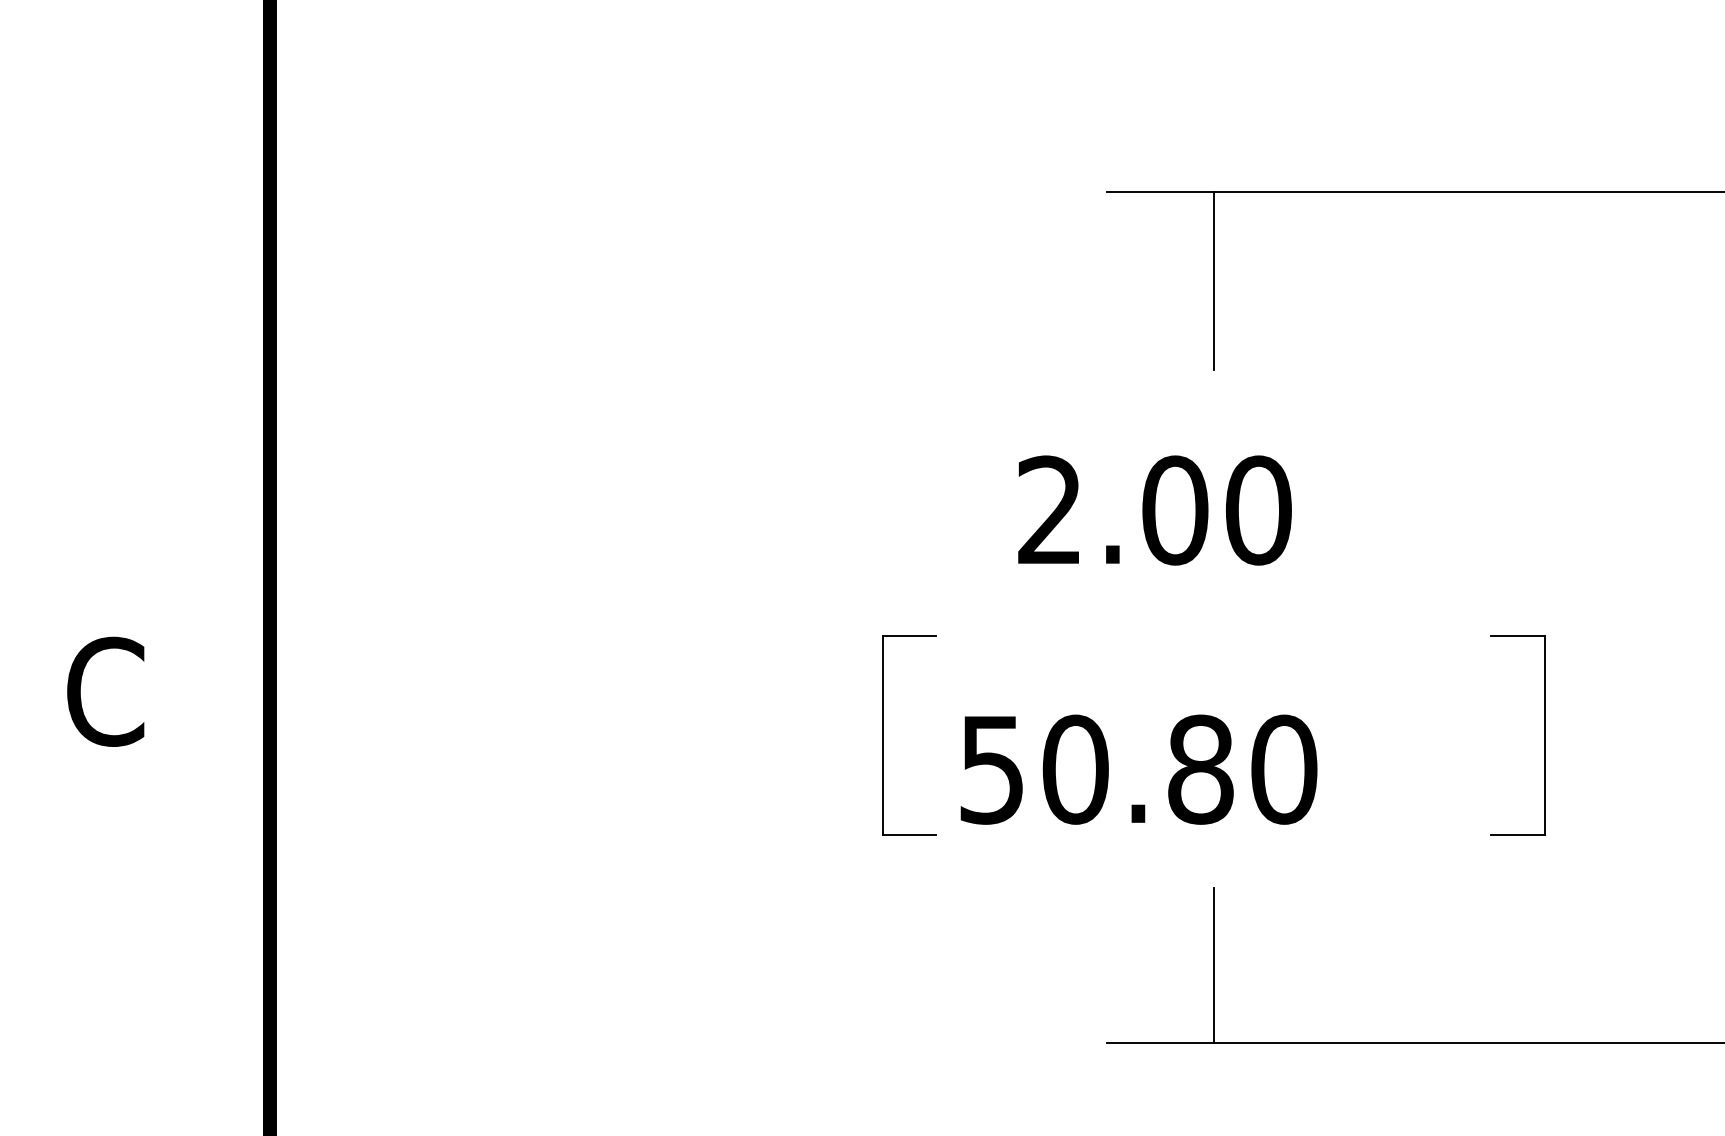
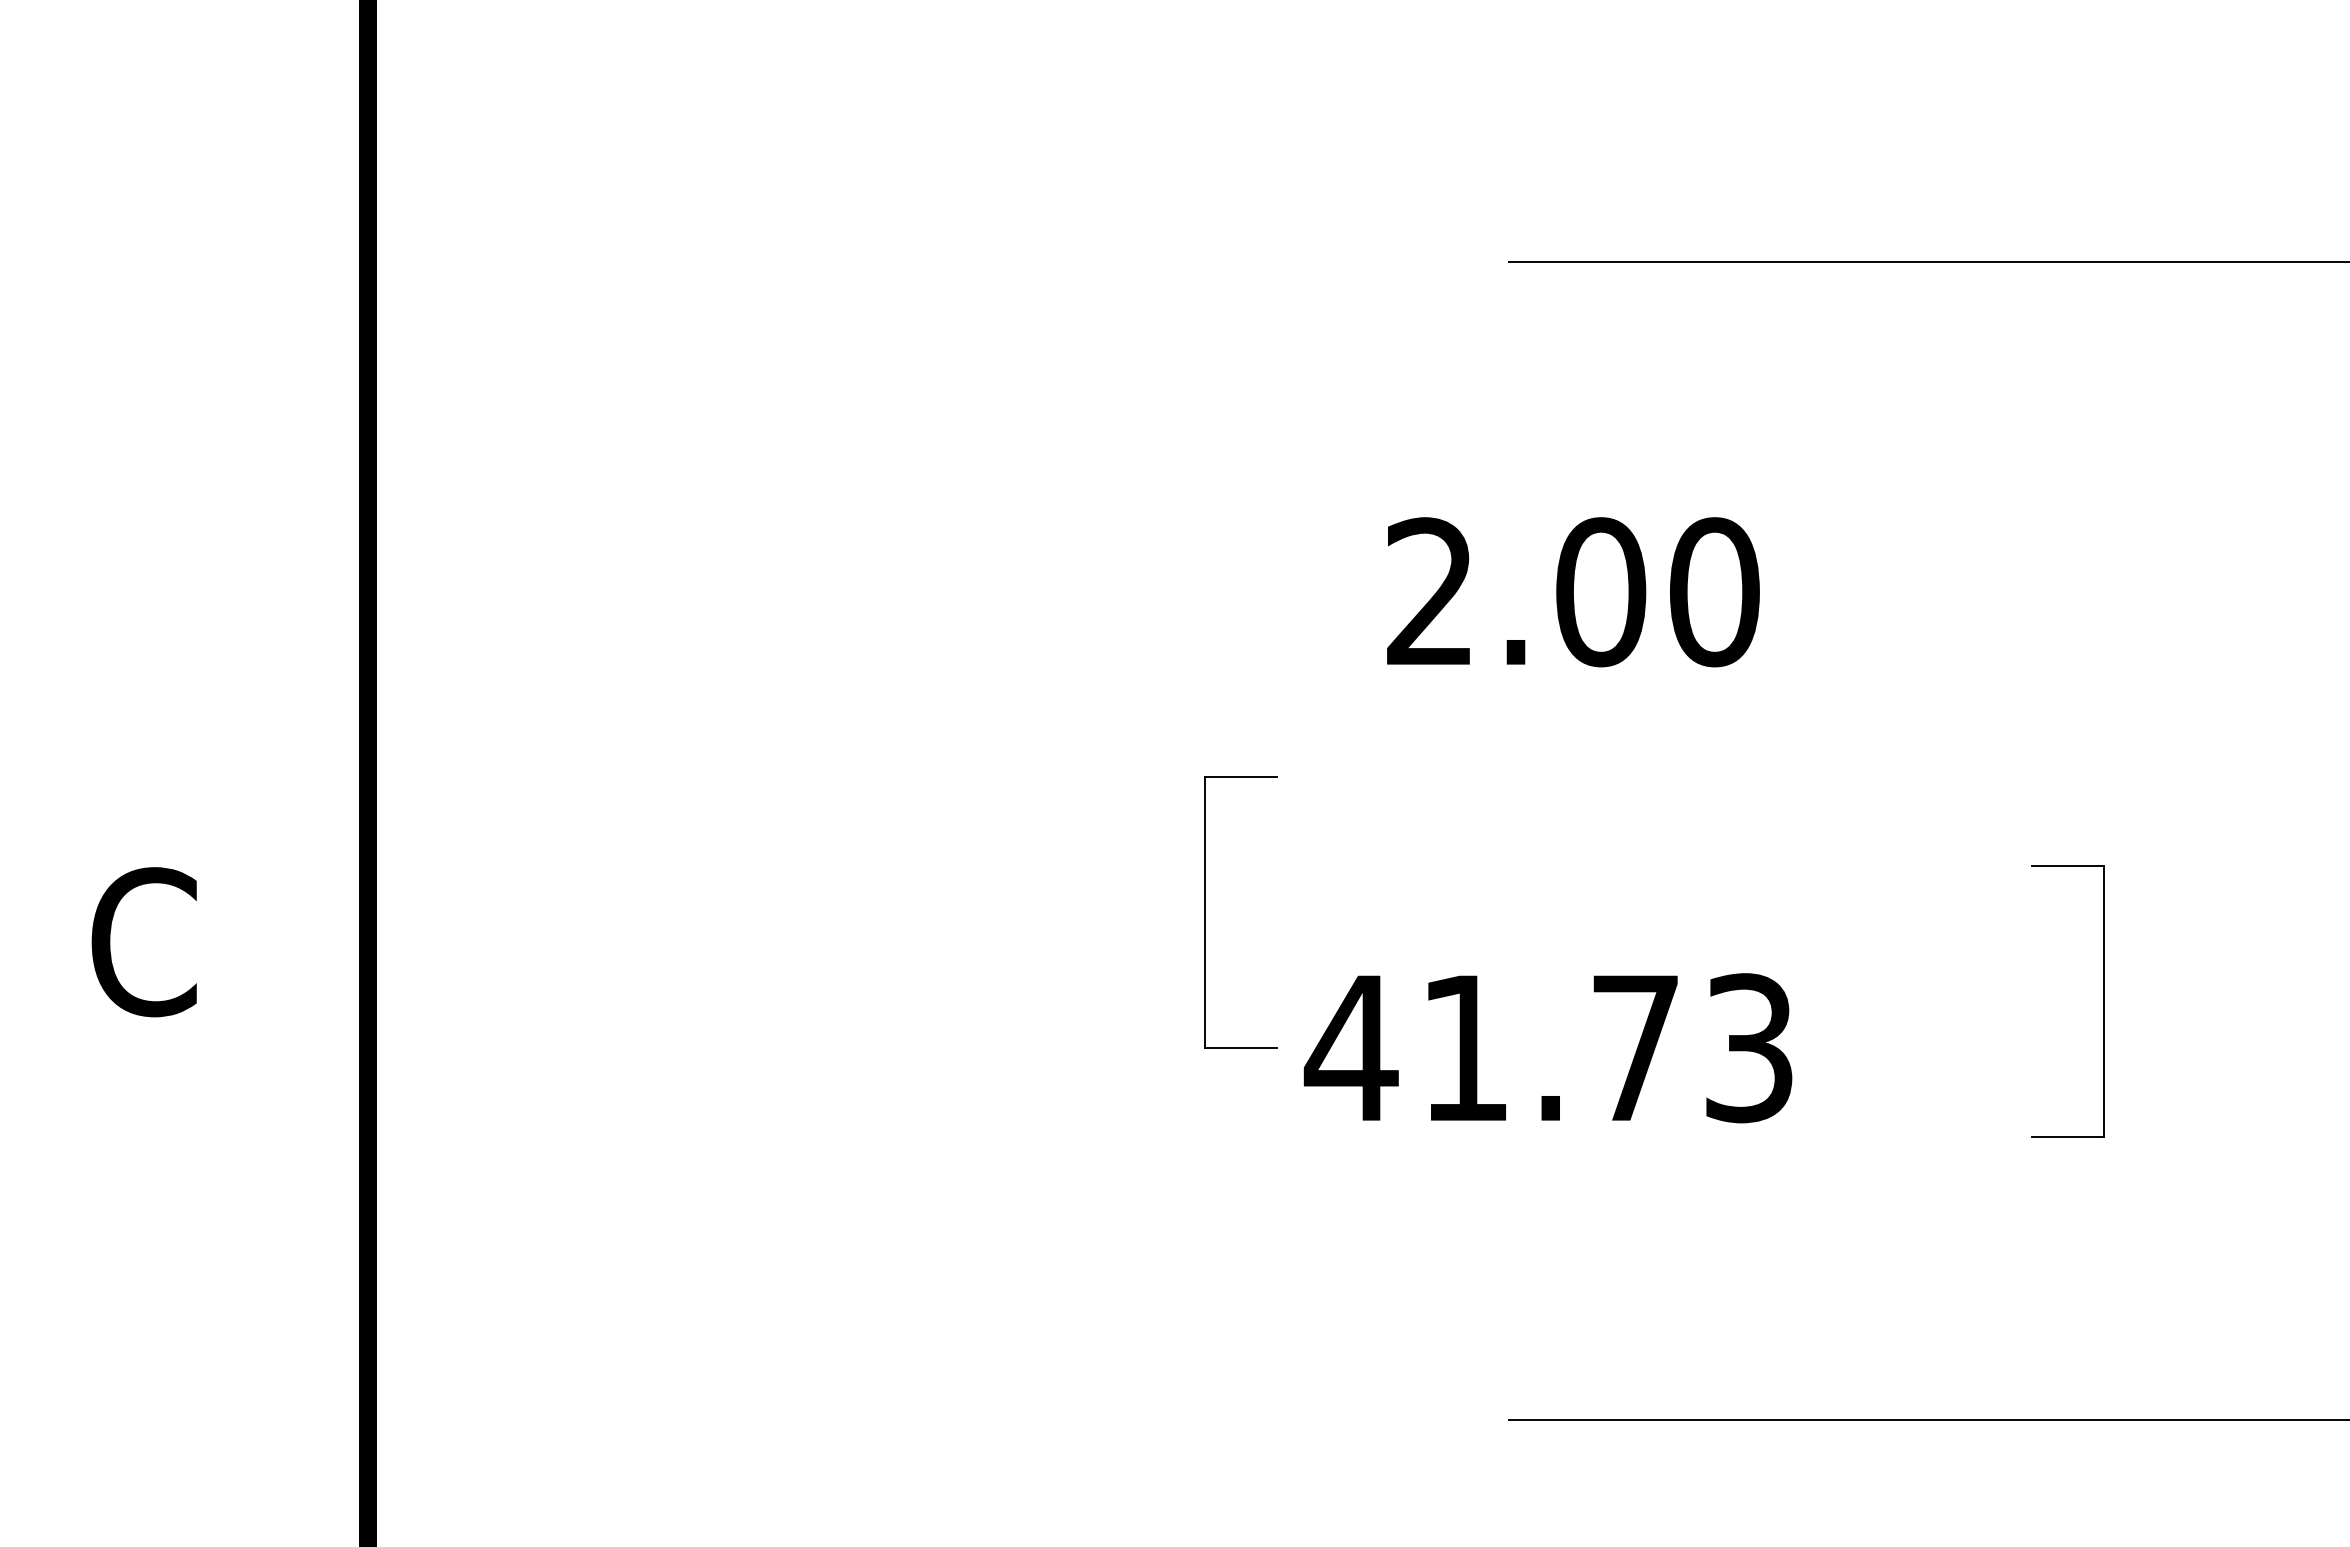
line: (1213, 280) -> (1653, 382), removed
text: (1155, 510) -> (1573, 592), moved
part: (883, 735) -> (1205, 912), moved
text: (1136, 769) -> (1548, 1048), 50.80 -> 41.73
line: (1213, 965) -> (1653, 1314), removed

